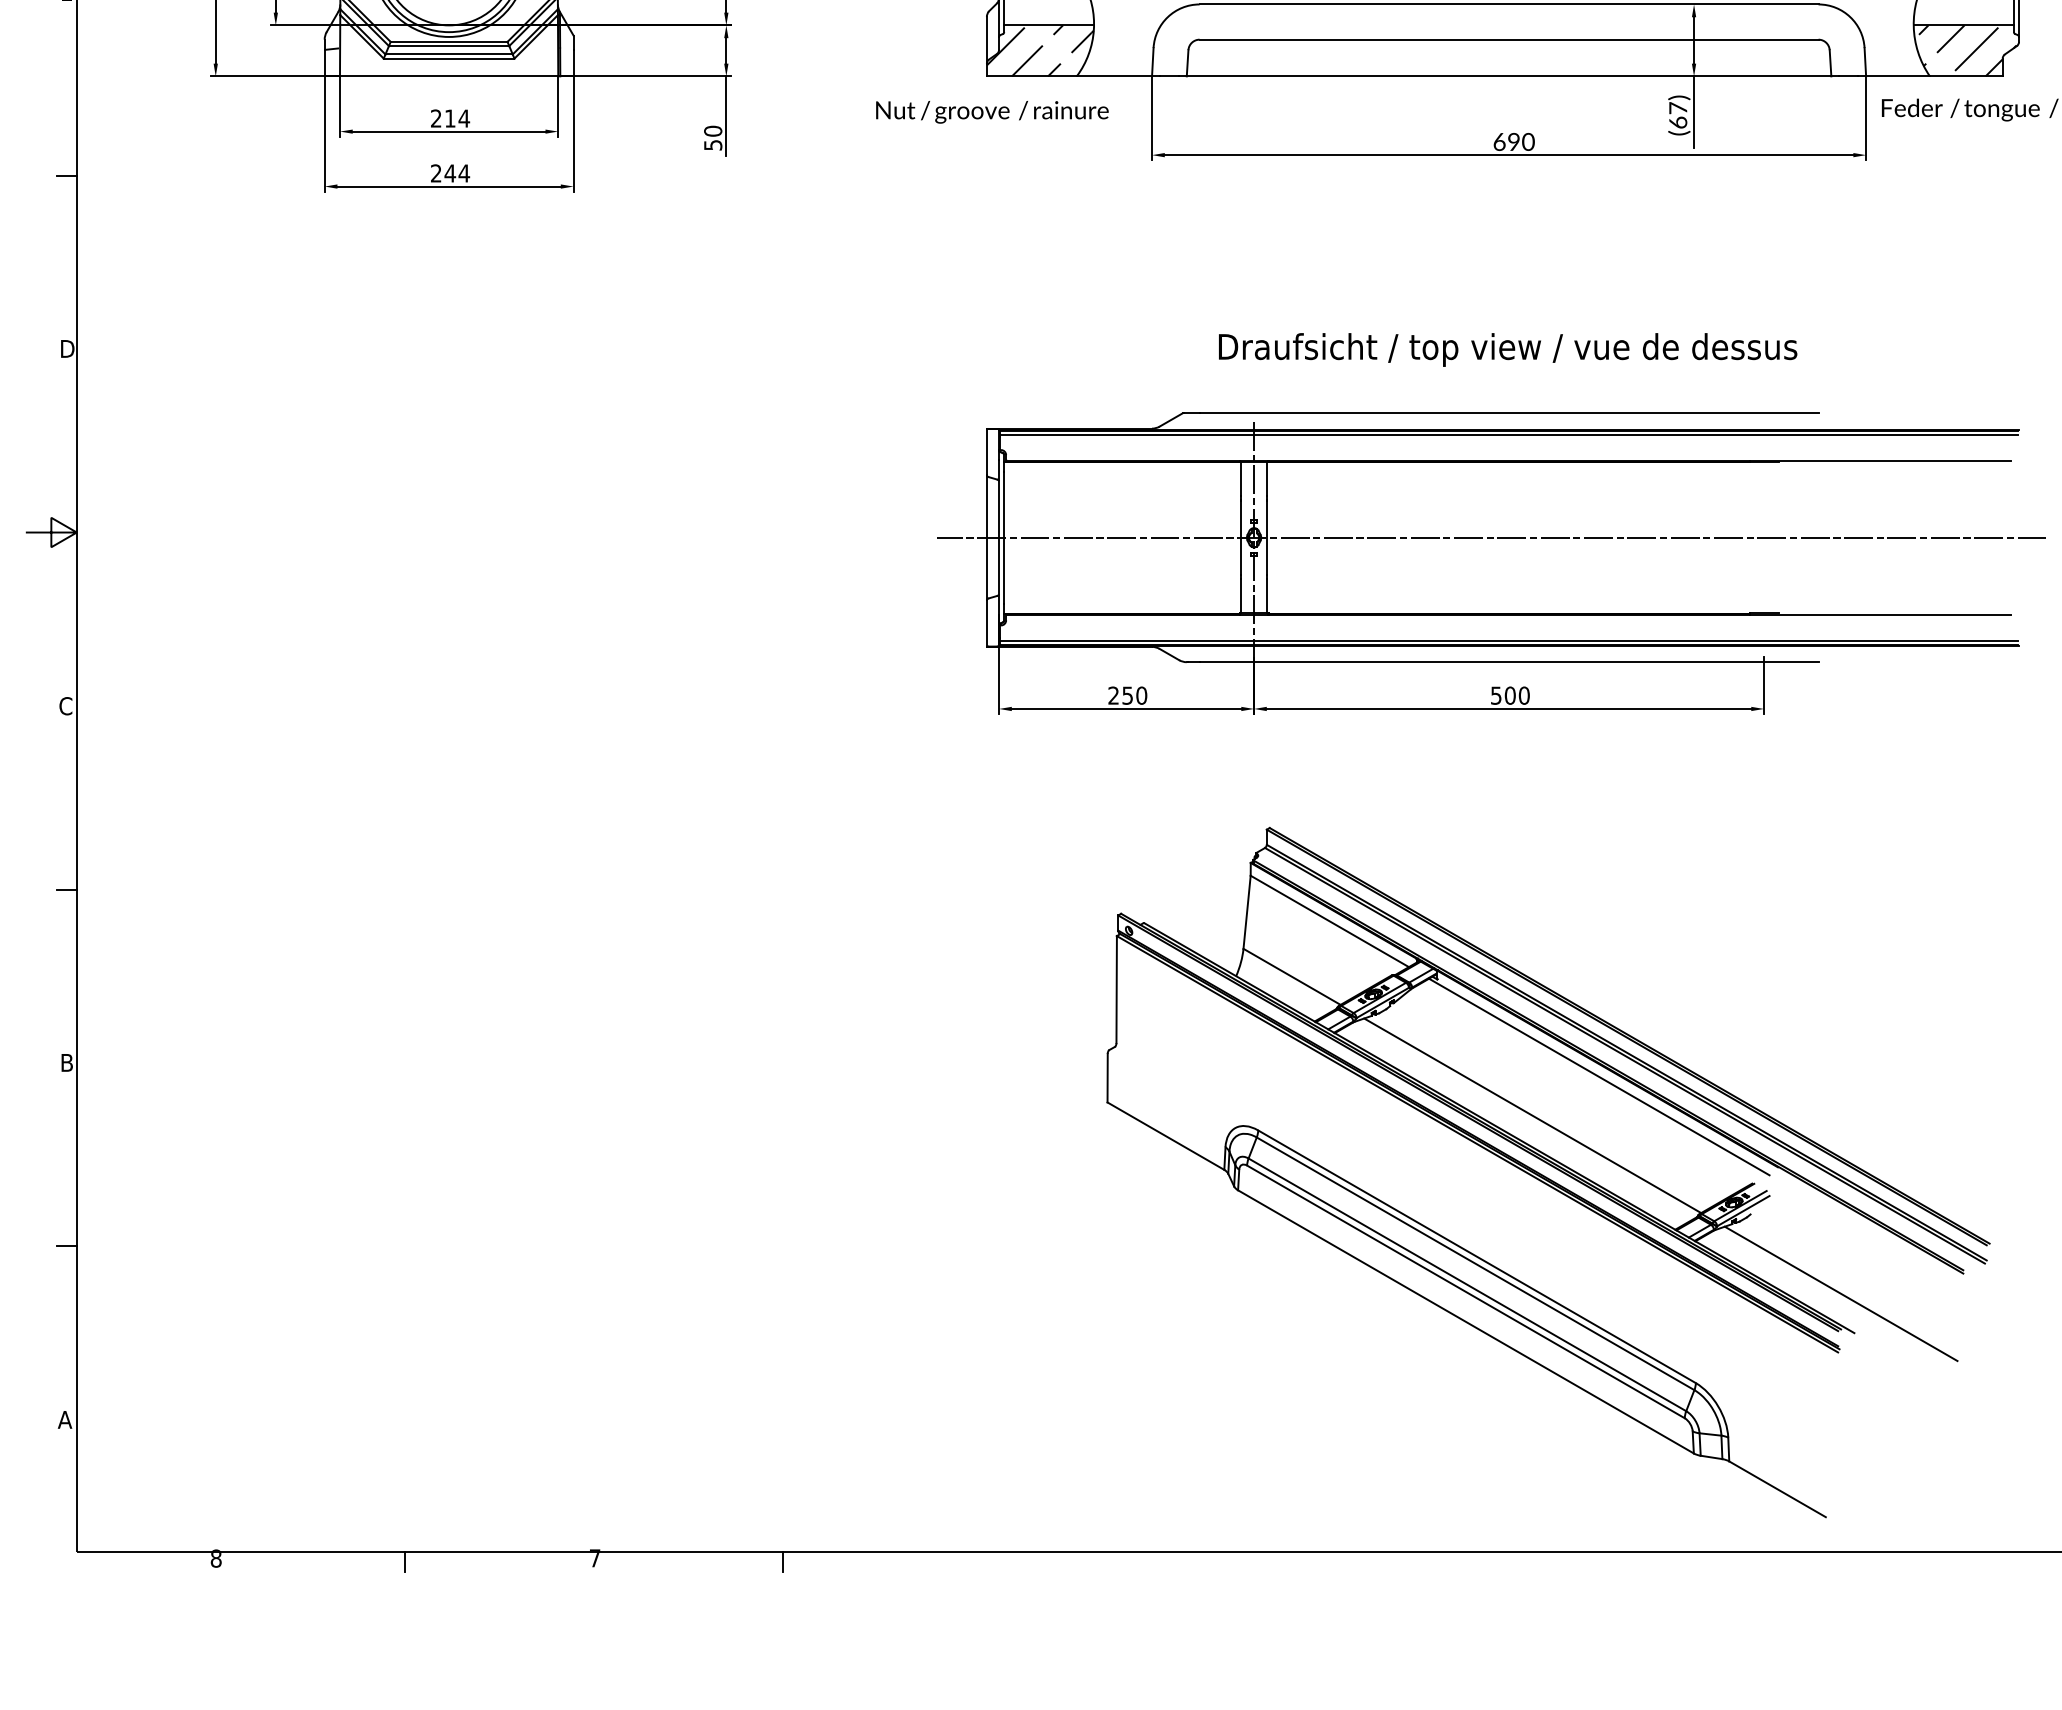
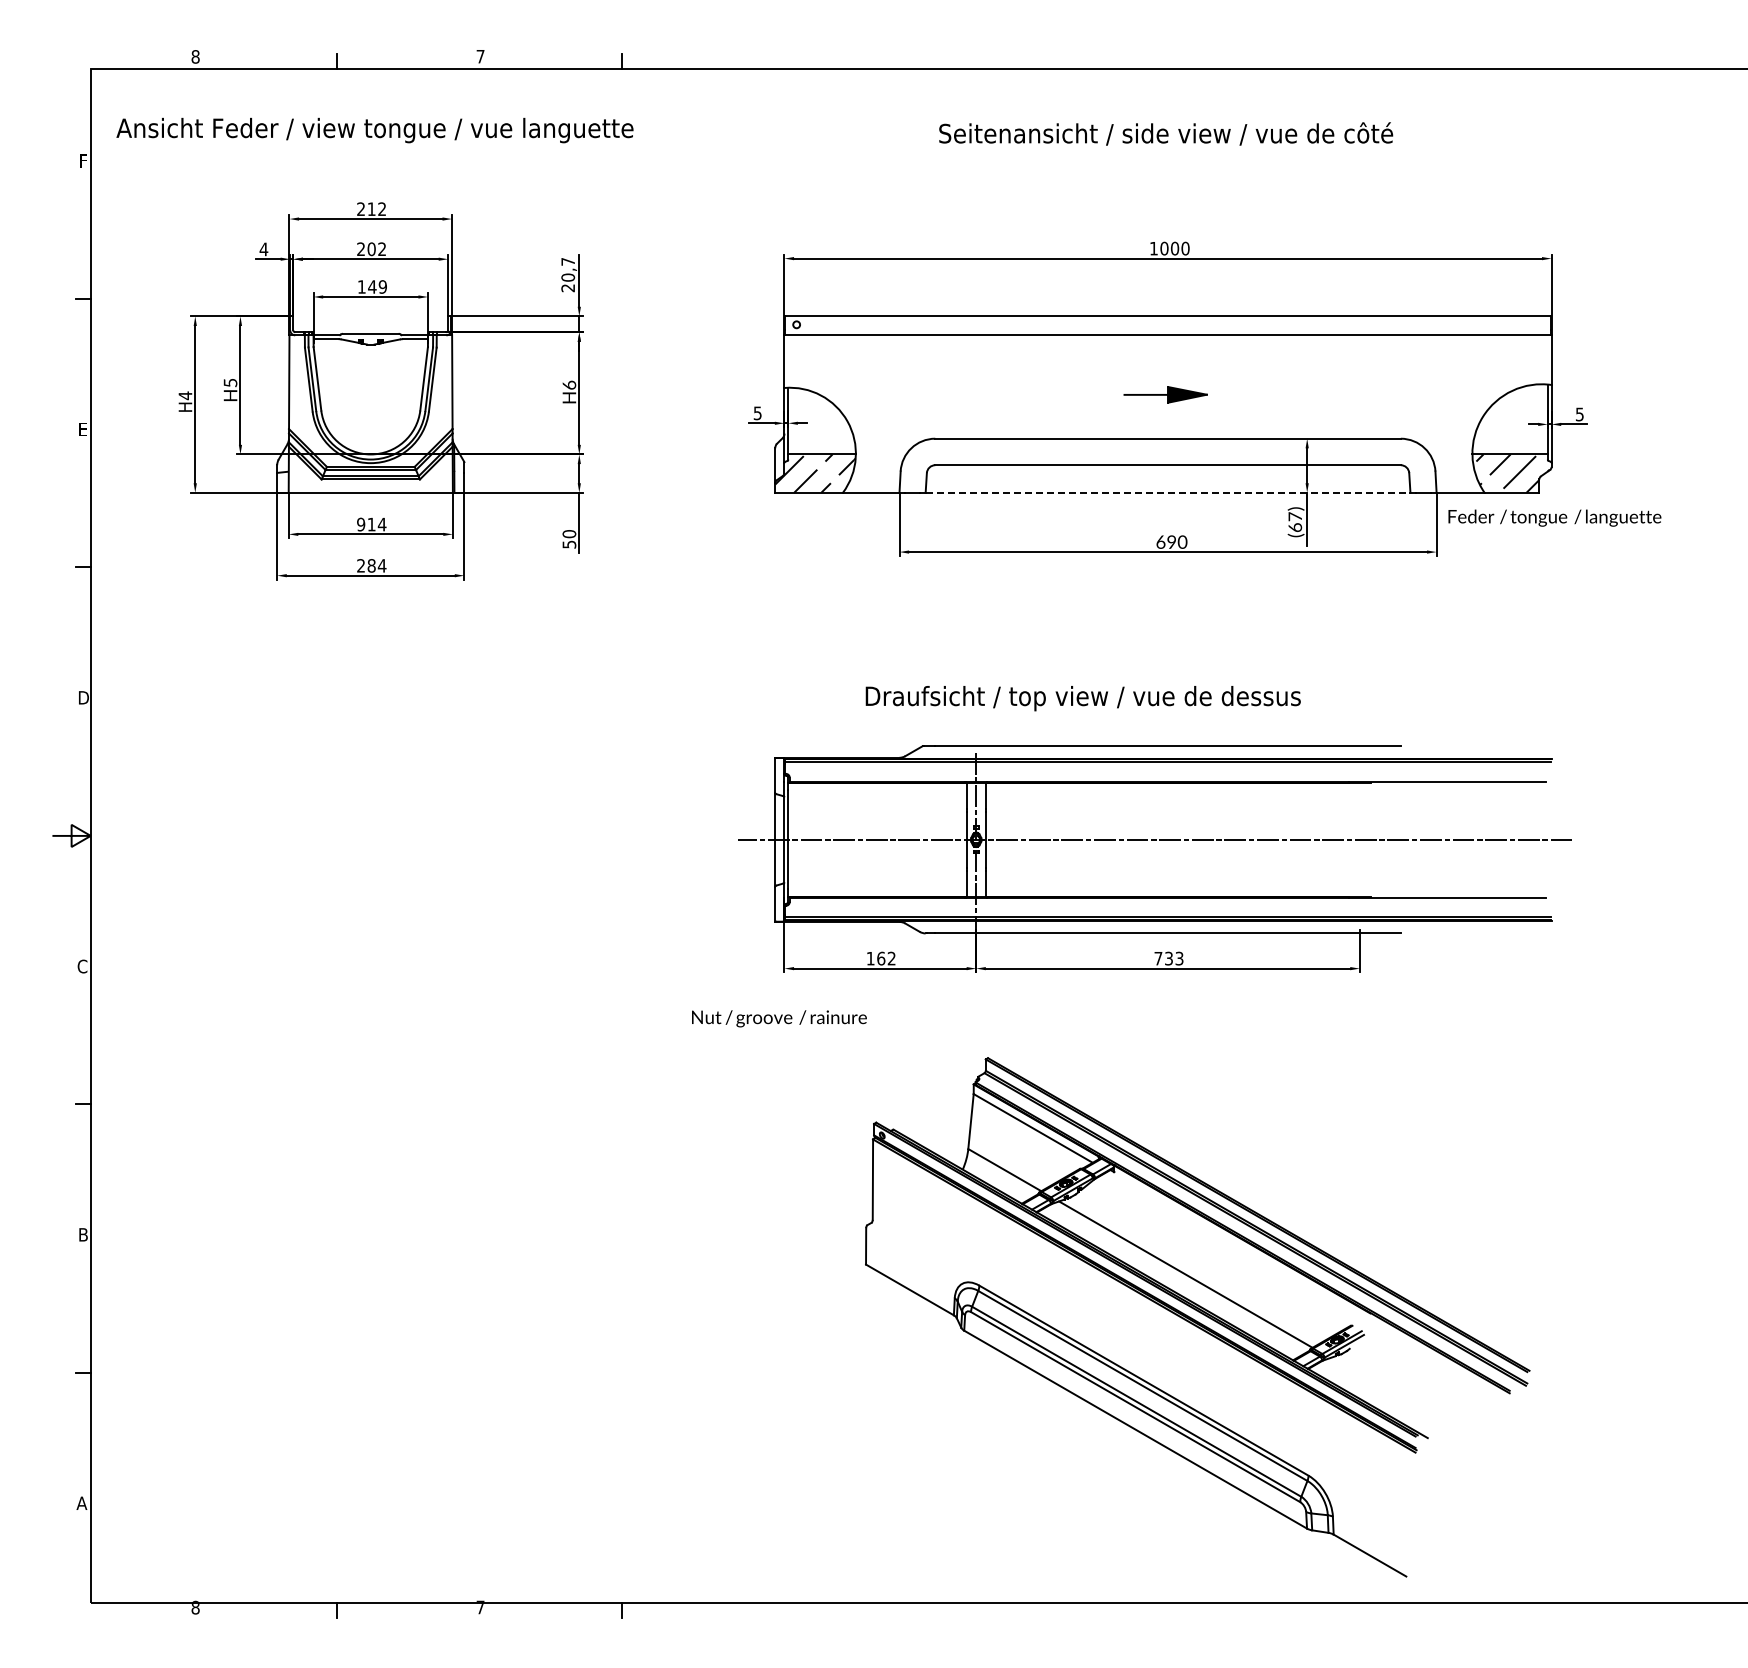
line: (1509, 75) -> (1168, 492), solid -> dashed
text: (992, 111) -> (779, 1018), moved
text: (436, 118) -> (361, 524), 214 -> 914
text: (450, 173) -> (371, 565), 244 -> 284
text: (1507, 349) -> (1082, 698), moved
text: (1126, 695) -> (880, 958), 250 -> 162
text: (1509, 695) -> (1168, 958), 500 -> 733
line: (1598, 1077) -> (1235, 1245), removed
line: (1840, 1293) -> (1417, 1408), removed

